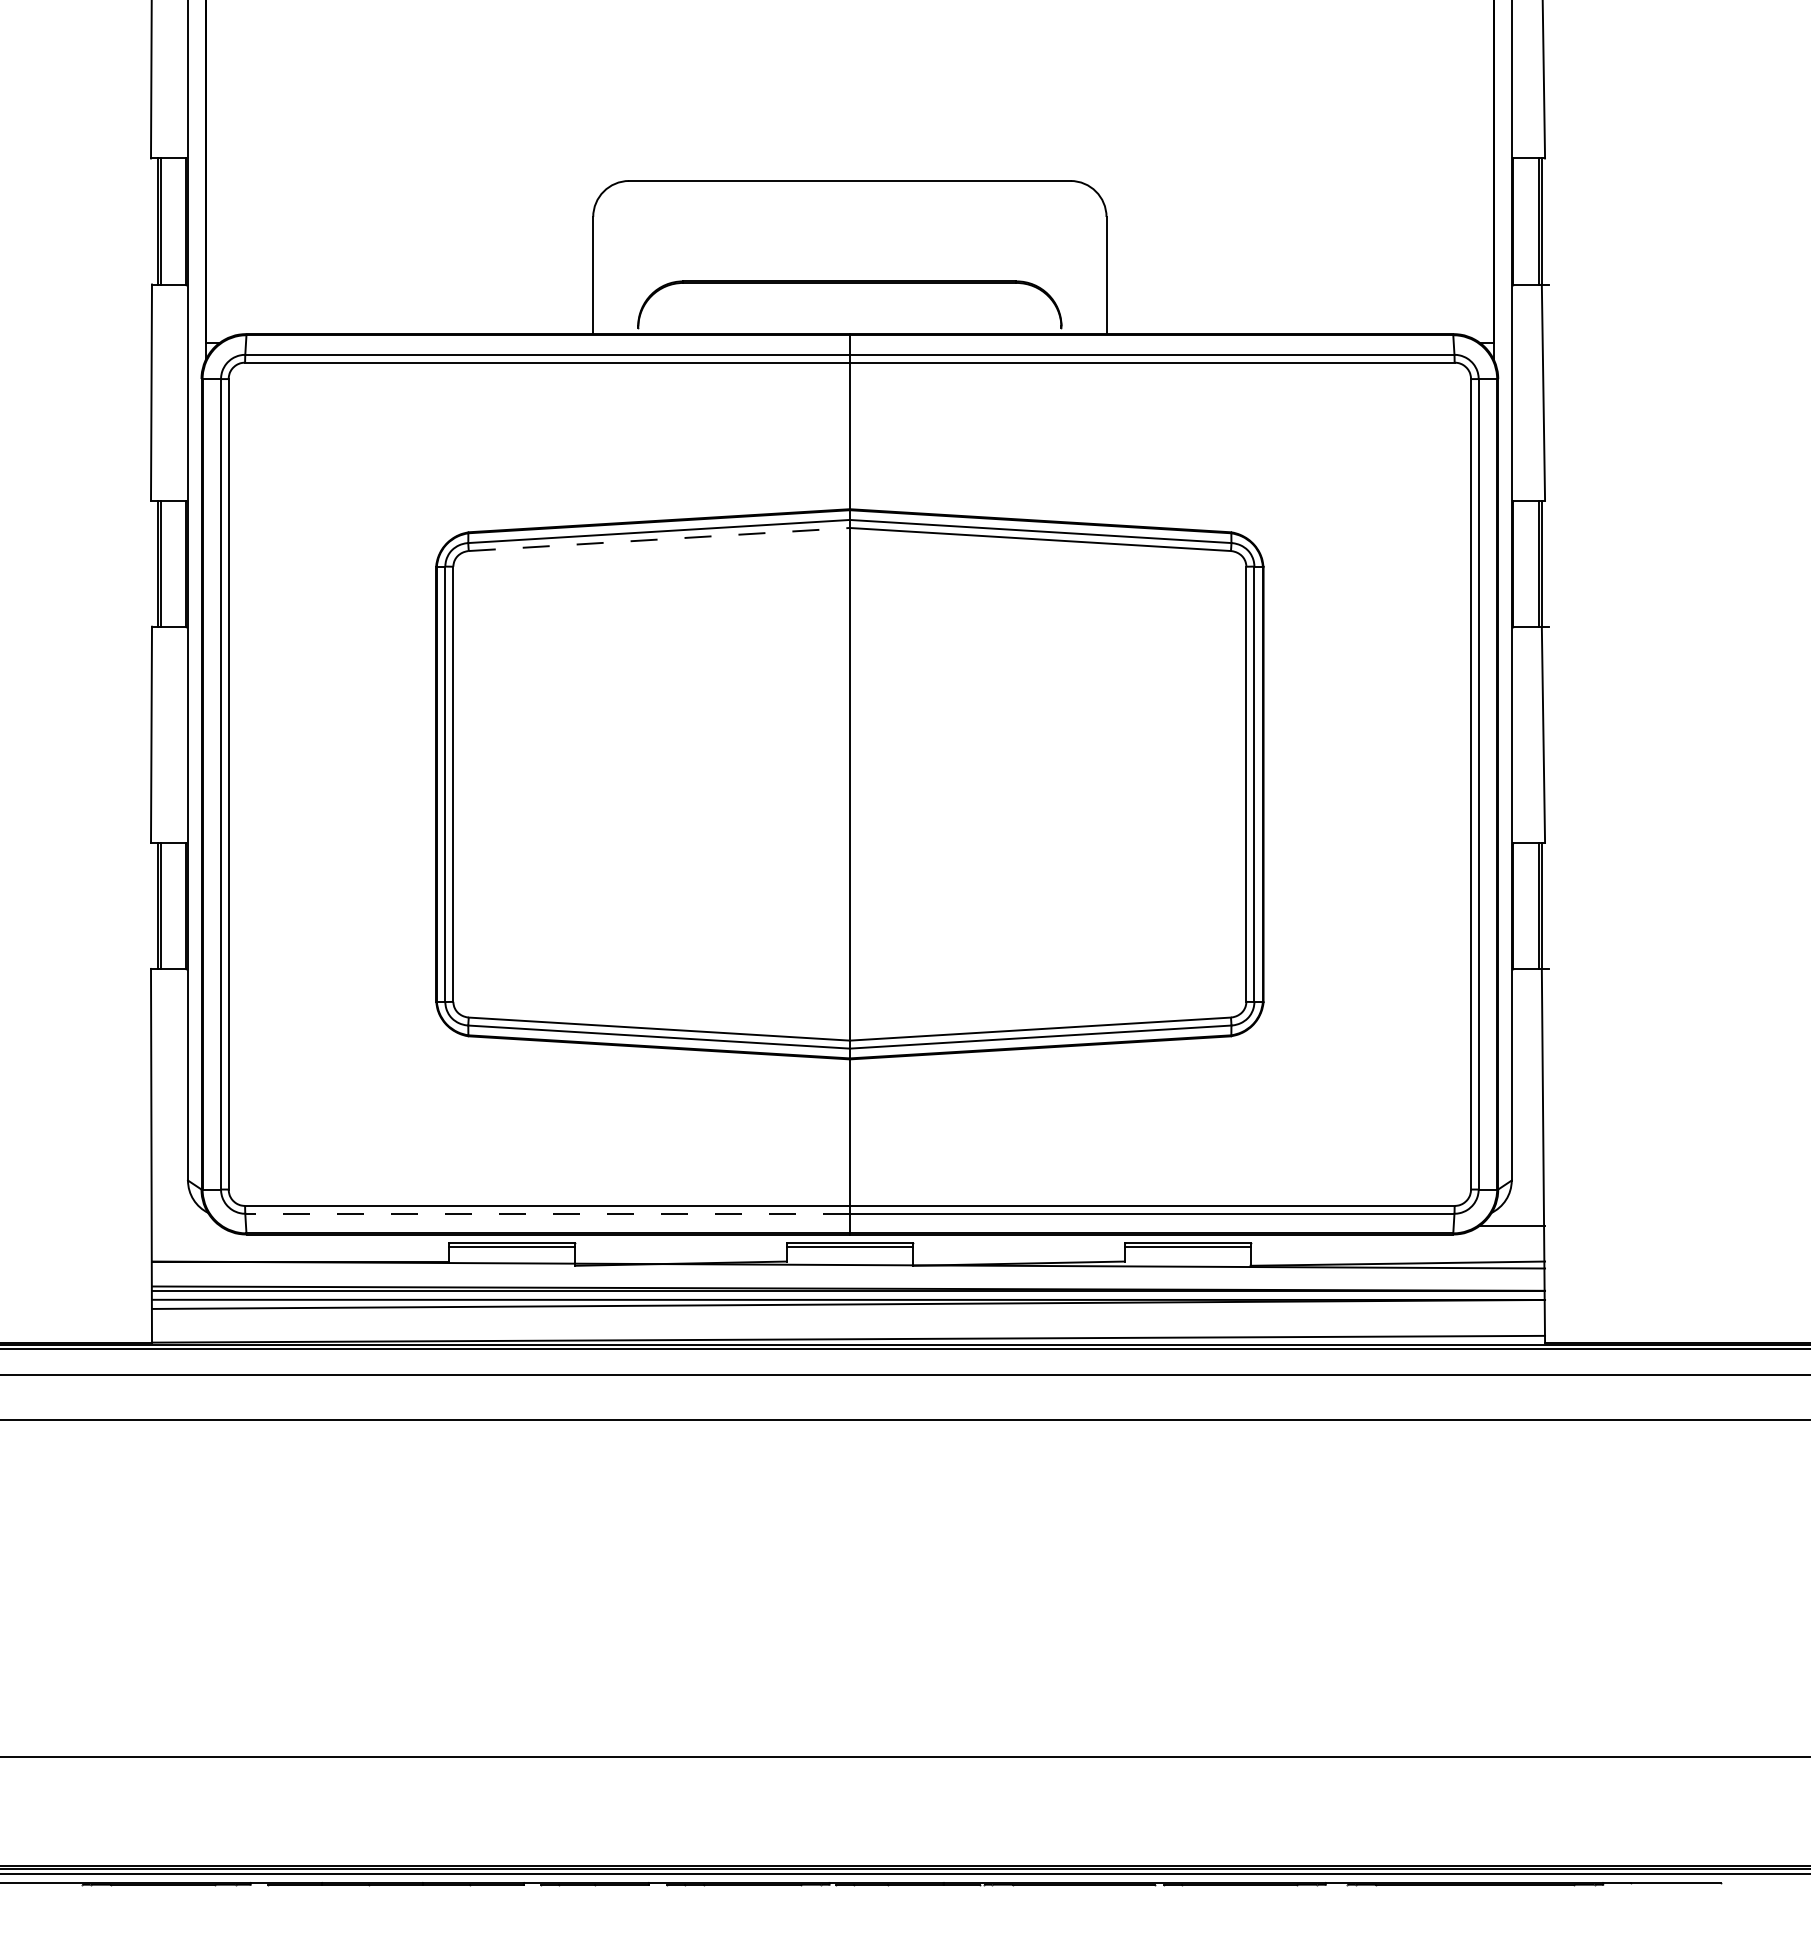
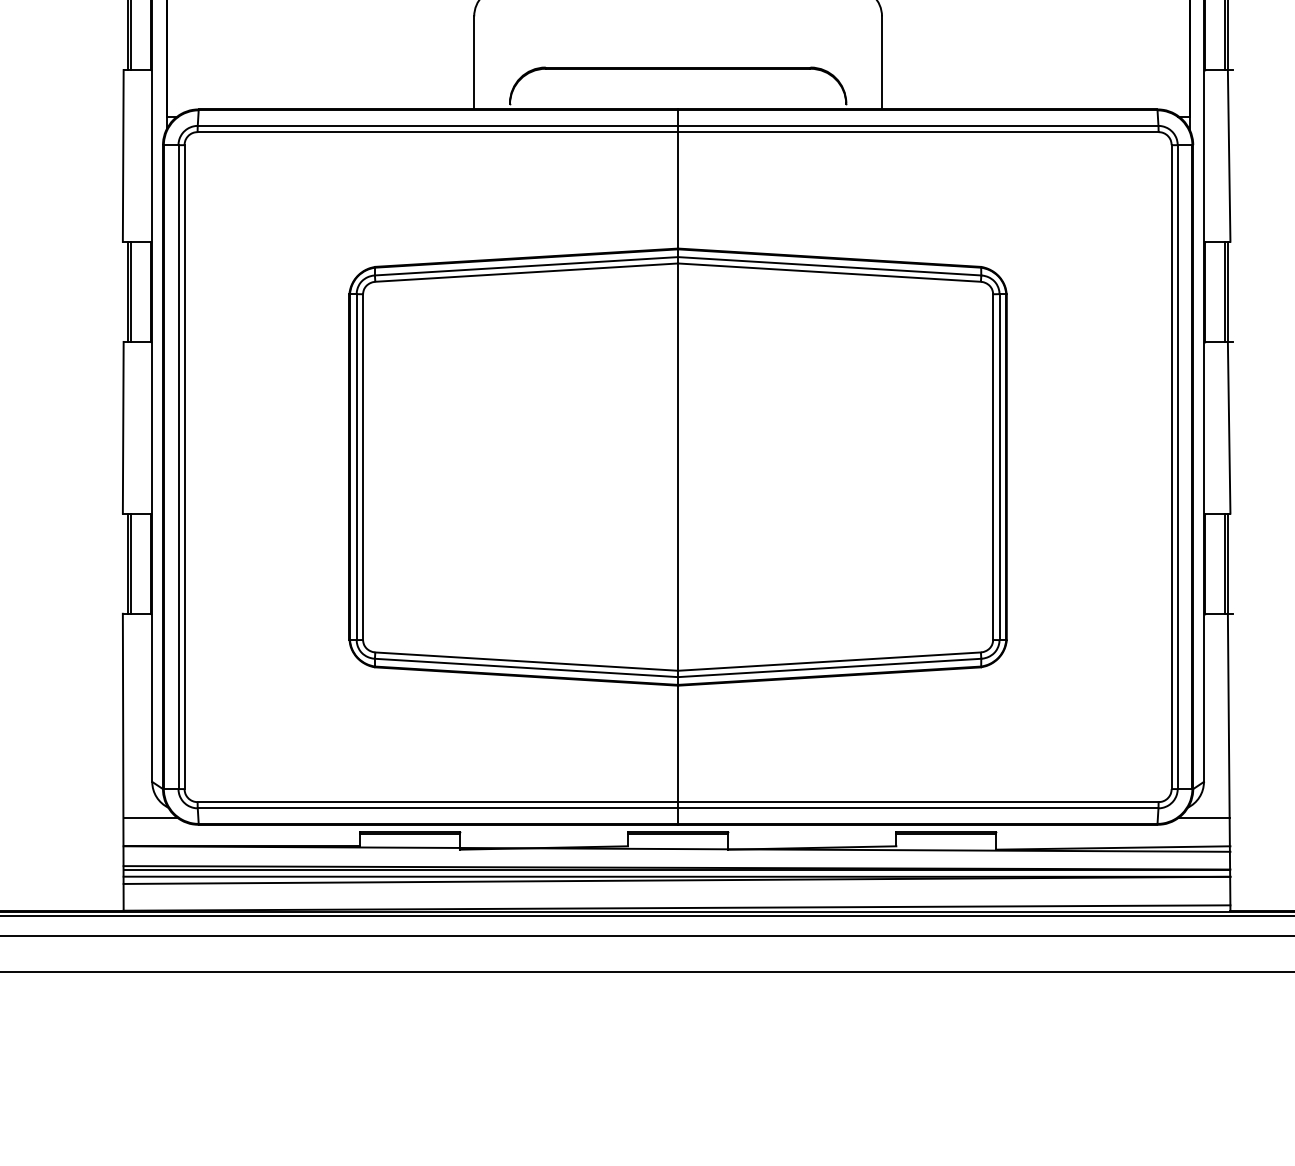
line: (659, 539) -> (526, 272), dashed -> solid
line: (547, 1213) -> (437, 808), dashed -> solid
line: (186, 1225) -> (151, 817), added

